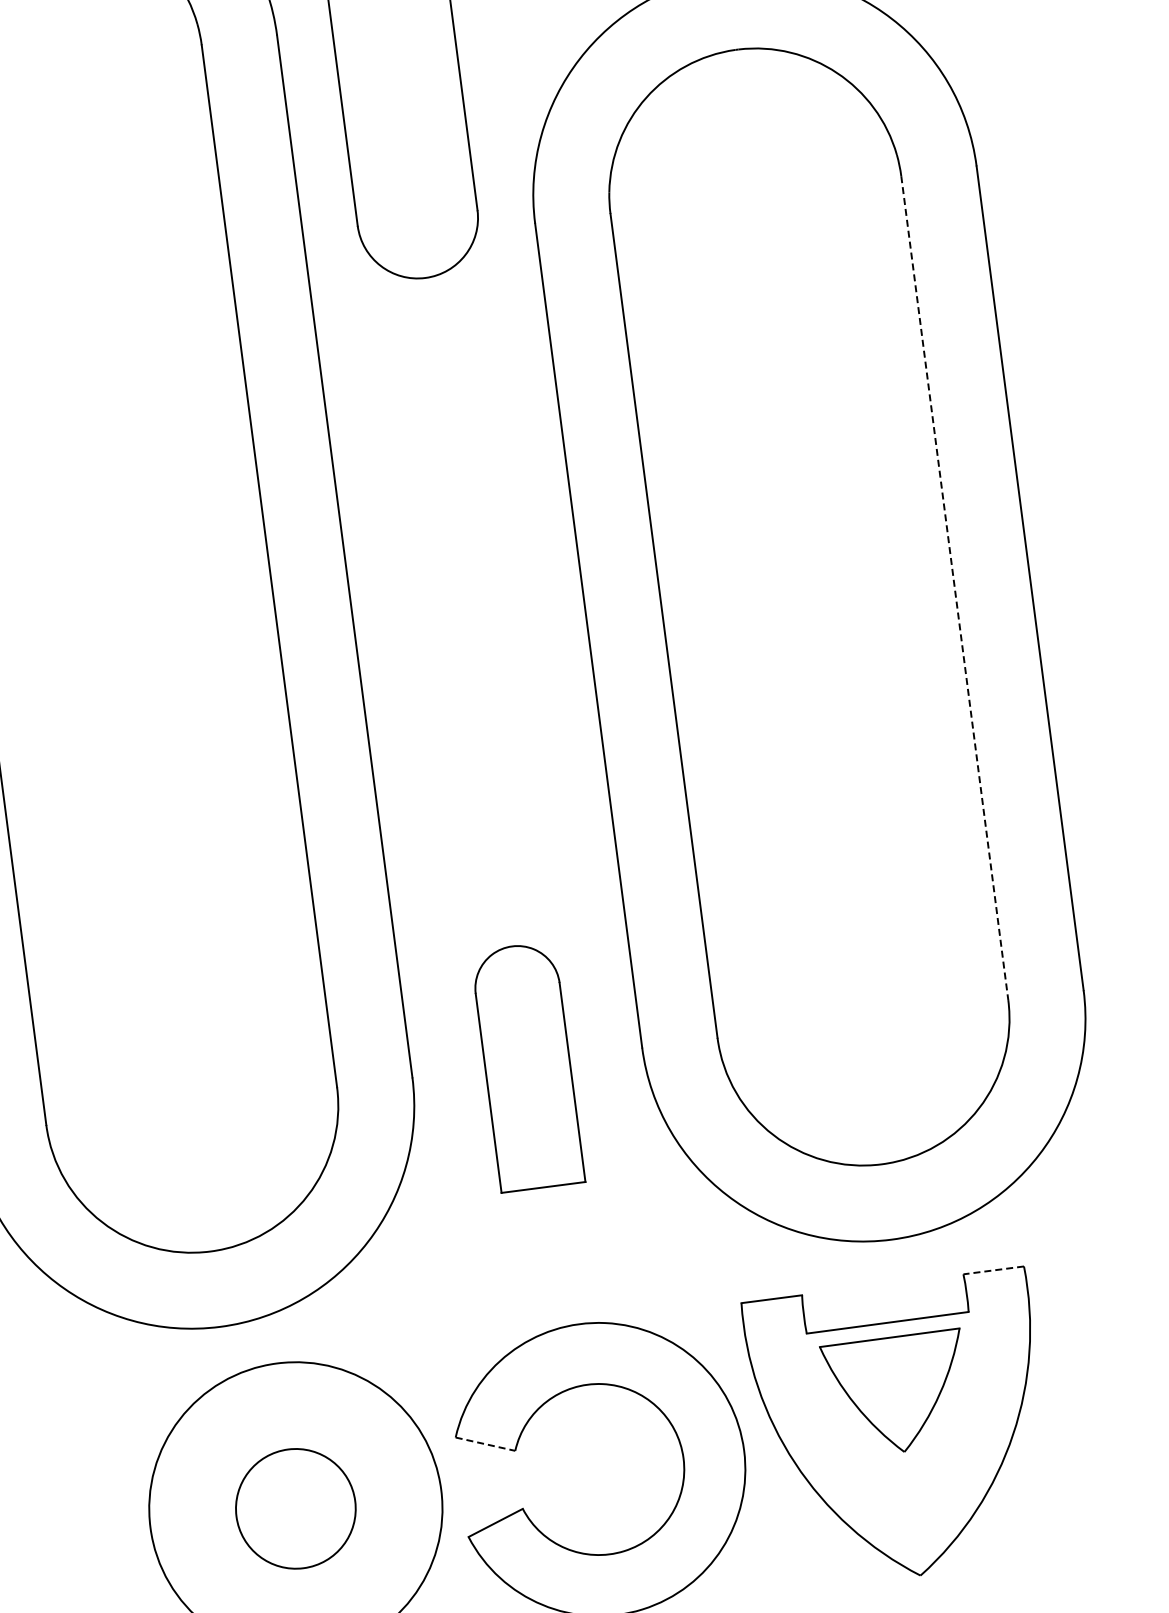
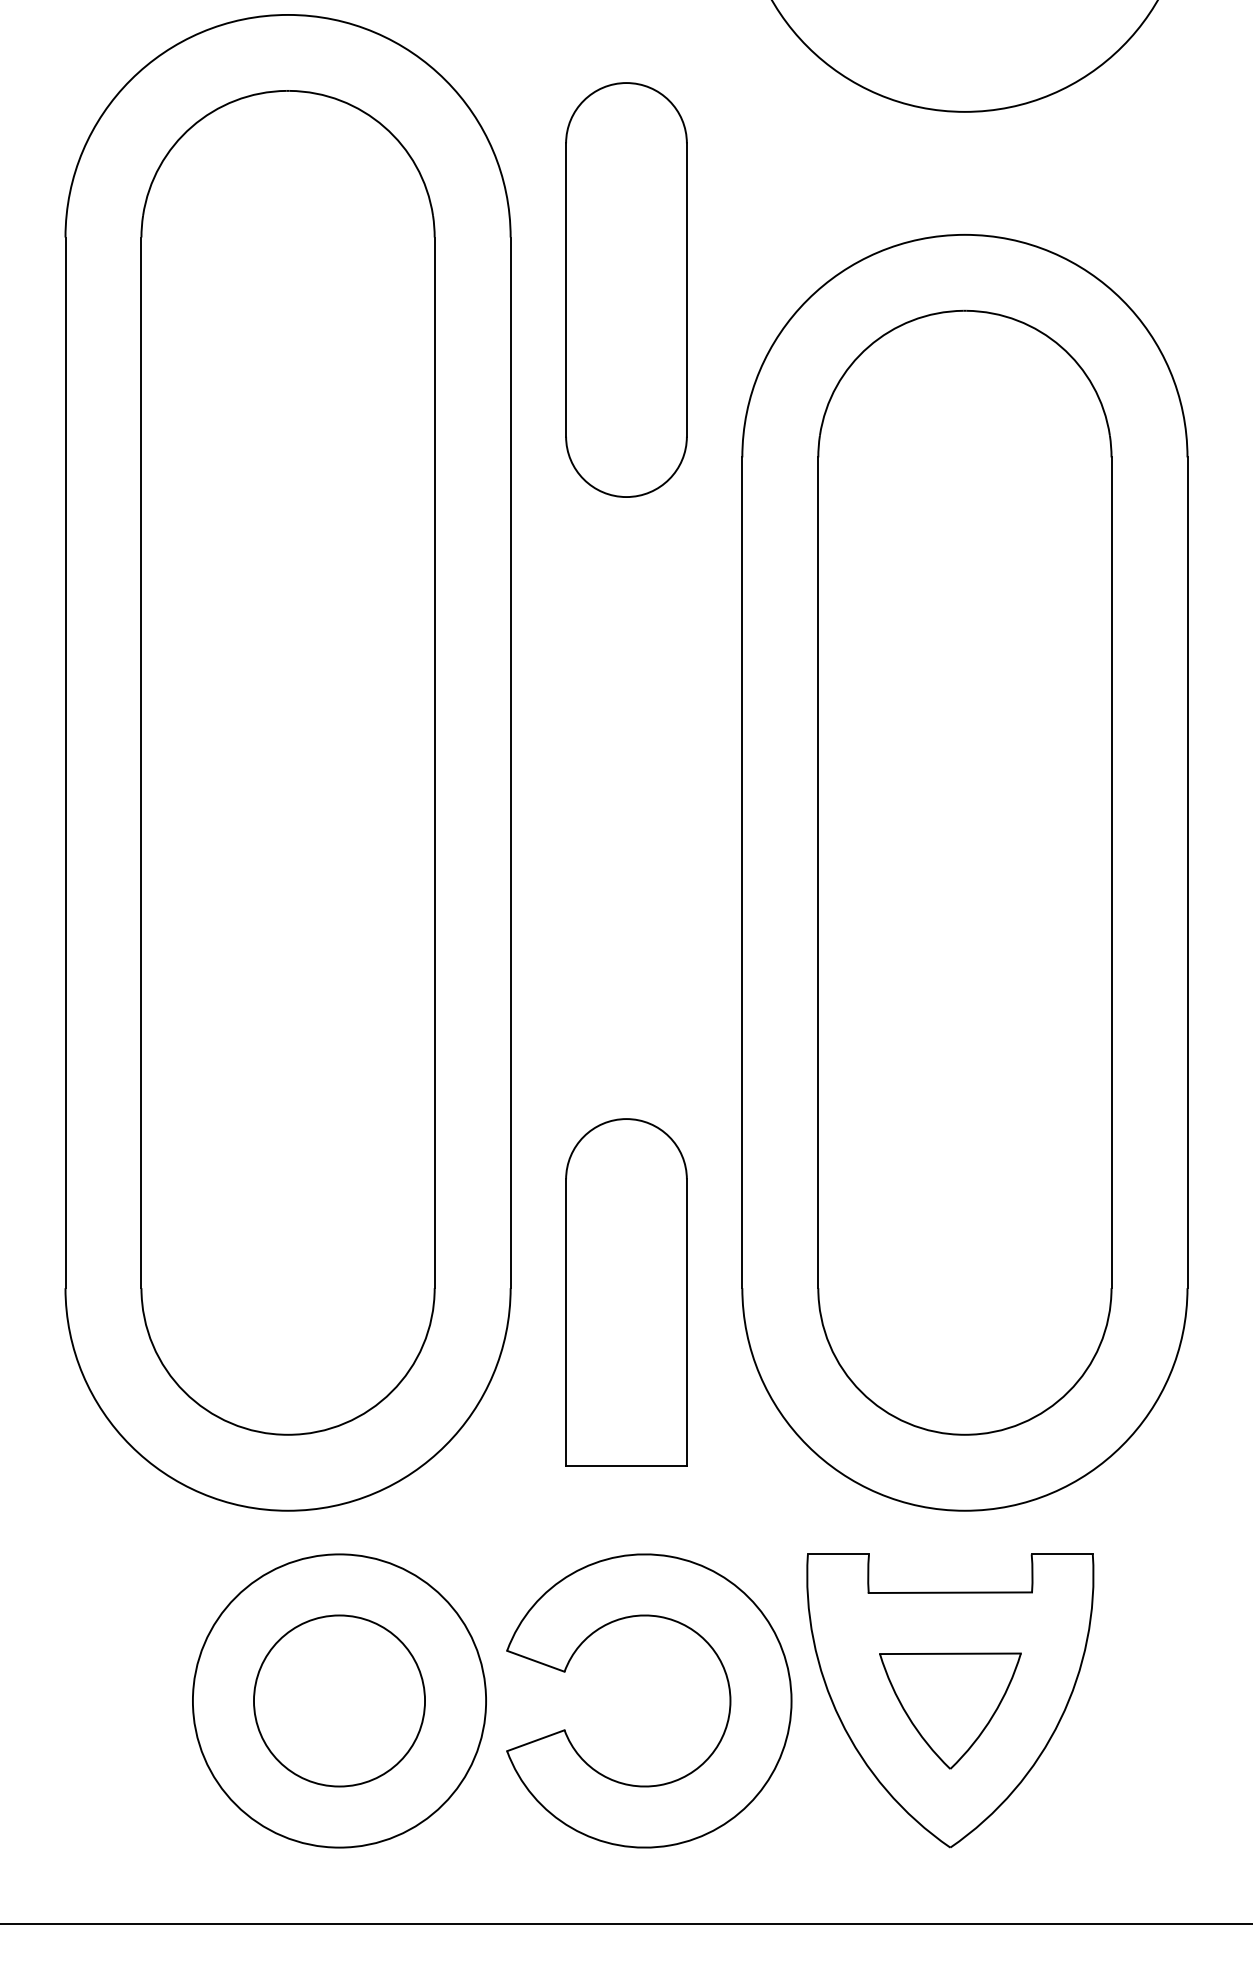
line: (954, 588) -> (1111, 873), dashed -> solid
part: (527, 1066) -> (626, 1292), size x1.43
line: (993, 1270) -> (1062, 1554), dashed -> solid
part: (897, 1393) -> (950, 1710), moved
line: (485, 1444) -> (535, 1661), dashed -> solid
circle: (295, 1508) -> (339, 1700), size x1.43

